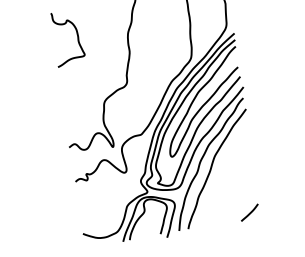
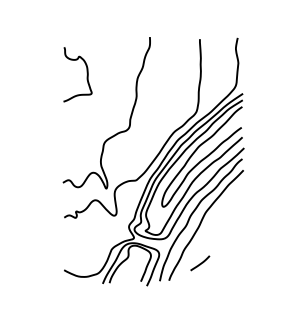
line: (250, 212) -> (200, 263), moved

